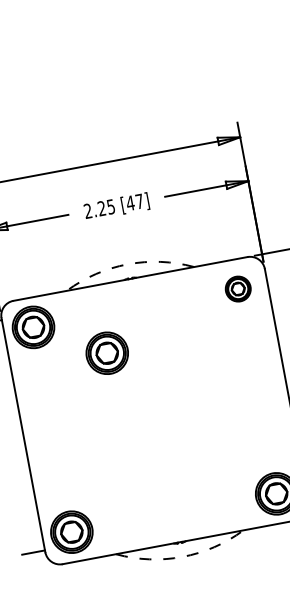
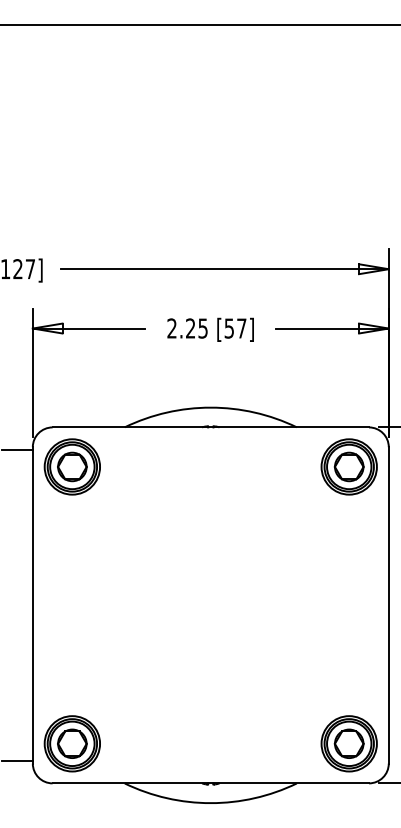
text: (130, 203) -> (229, 328), [47] -> [57]
arc: (127, 264) -> (210, 407), dashed -> solid
part: (237, 288) -> (348, 466), size x1.67
part: (106, 353) -> (161, 518), removed
arc: (182, 557) -> (210, 803), dashed -> solid

